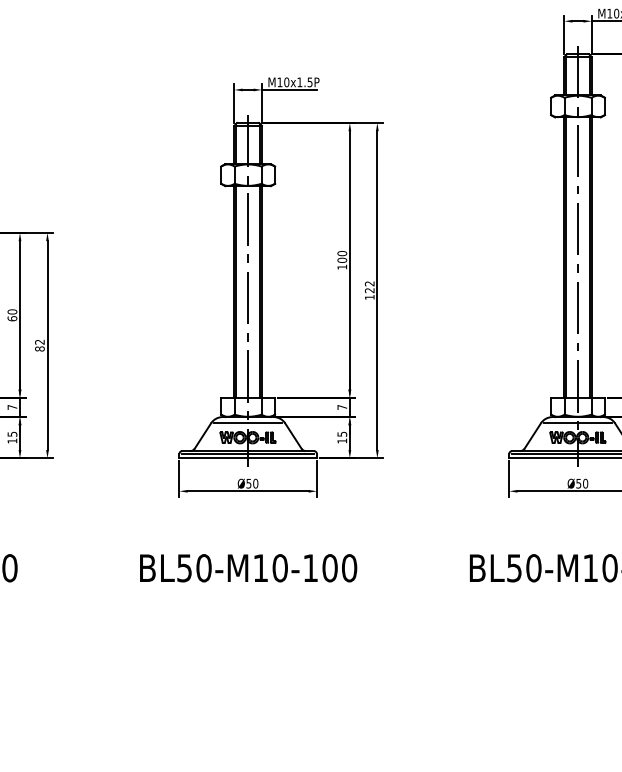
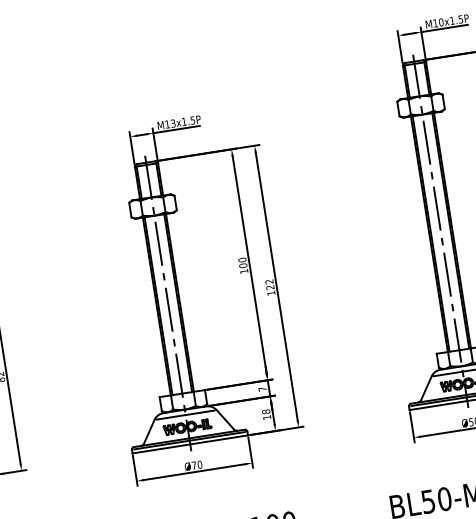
text: (286, 82) -> (173, 123), M10x1.5P -> M13x1.5P
text: (342, 433) -> (266, 411), 15 -> 18
text: (248, 483) -> (193, 465), Ø50 -> Ø70

